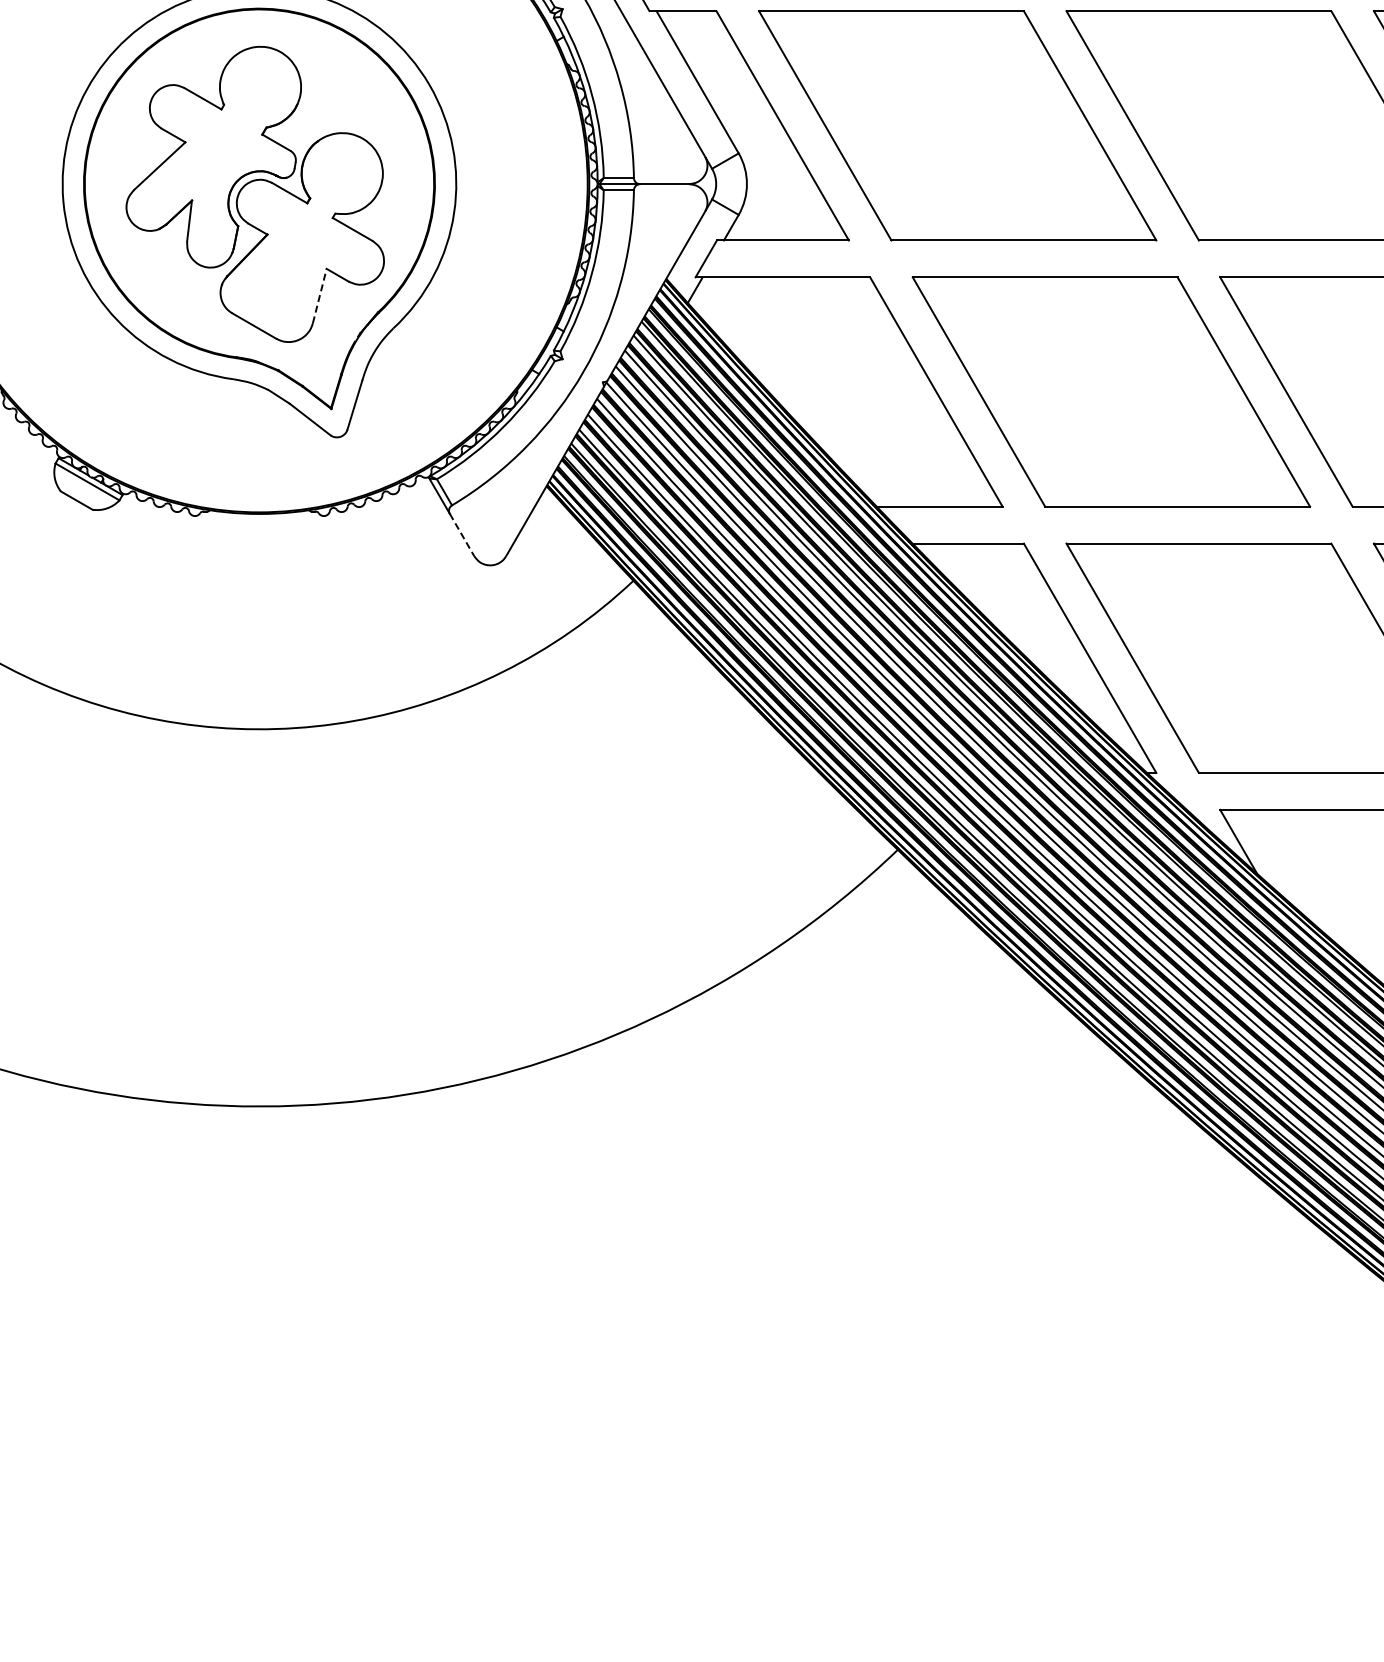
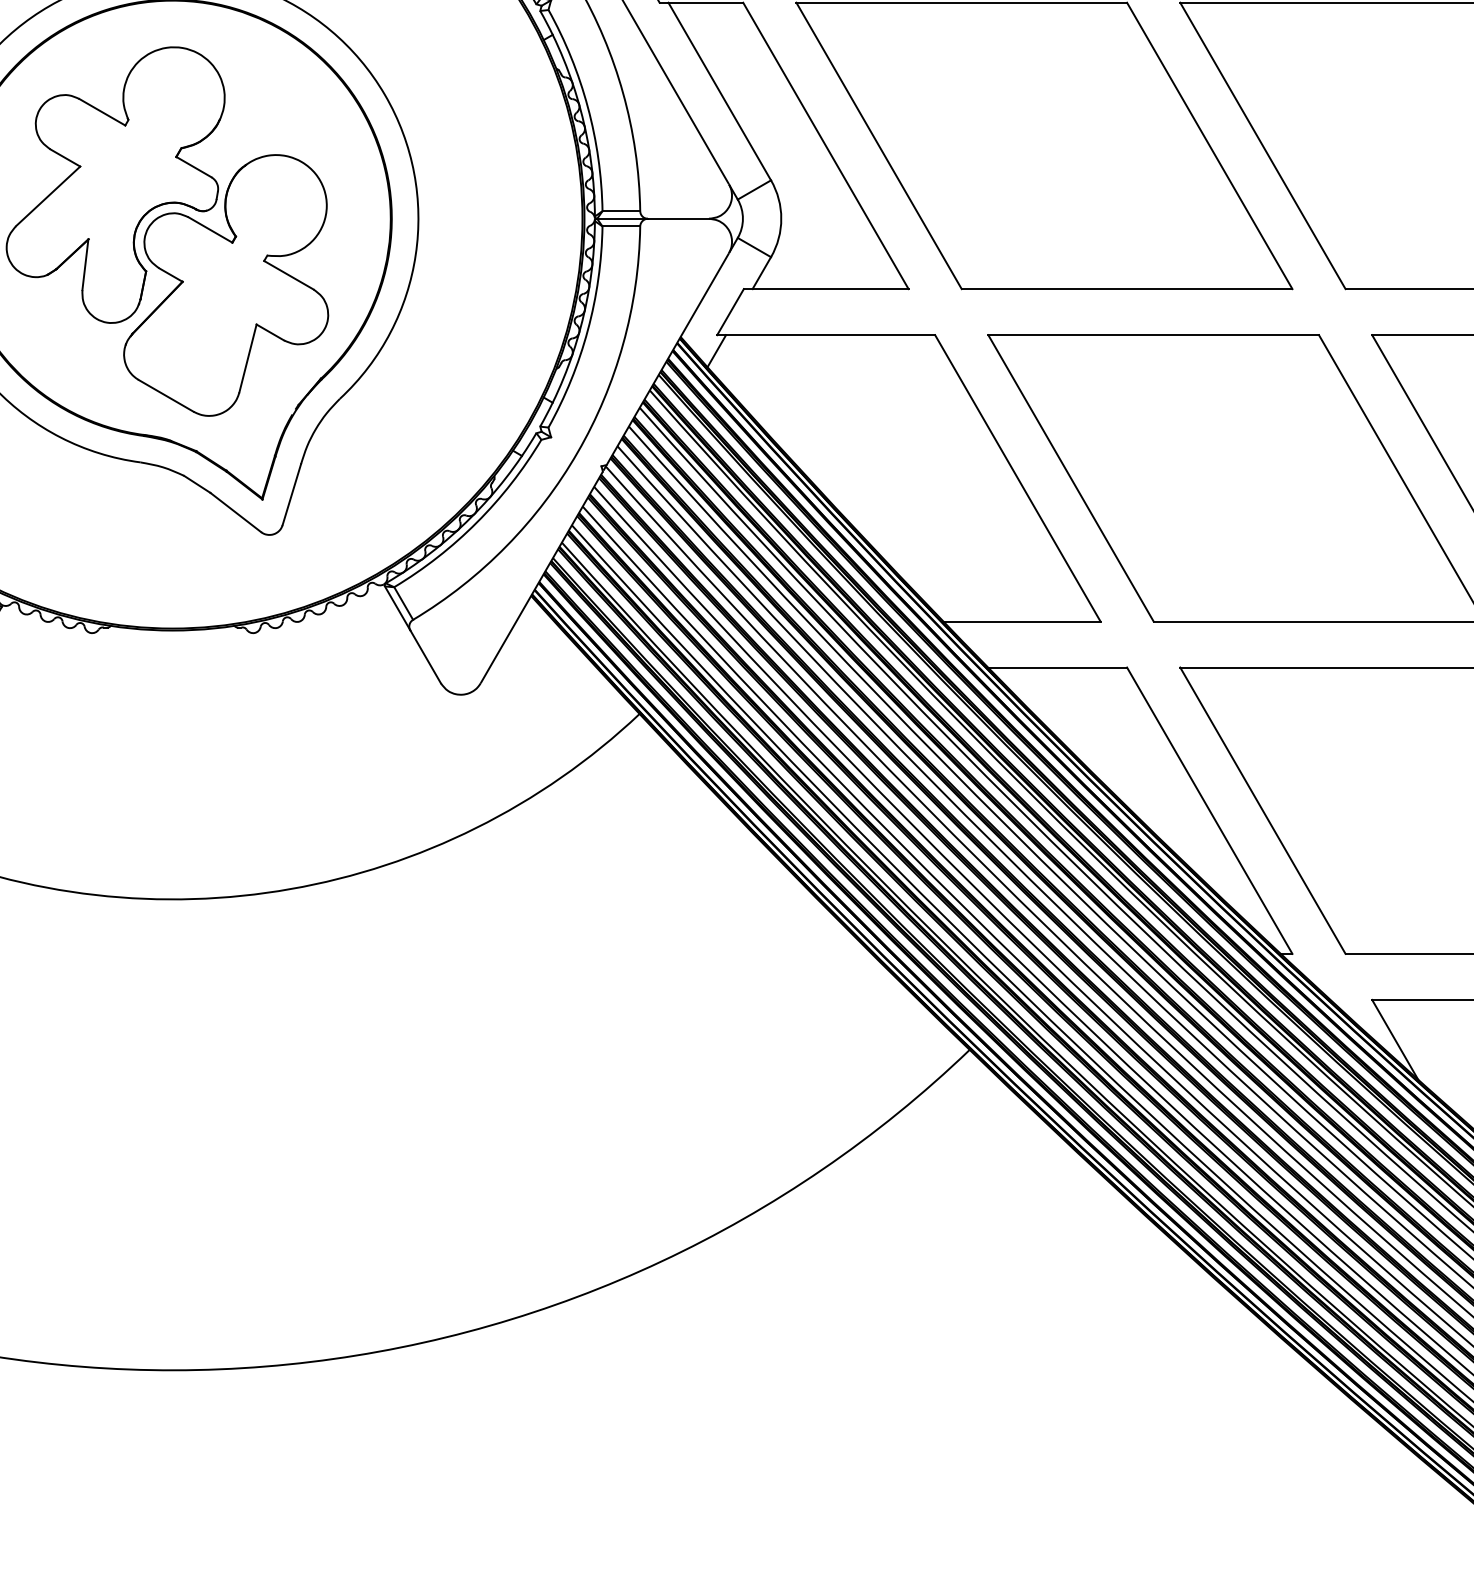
line: (319, 295) -> (247, 357), dashed -> solid
line: (462, 535) -> (426, 657), dashed -> solid

